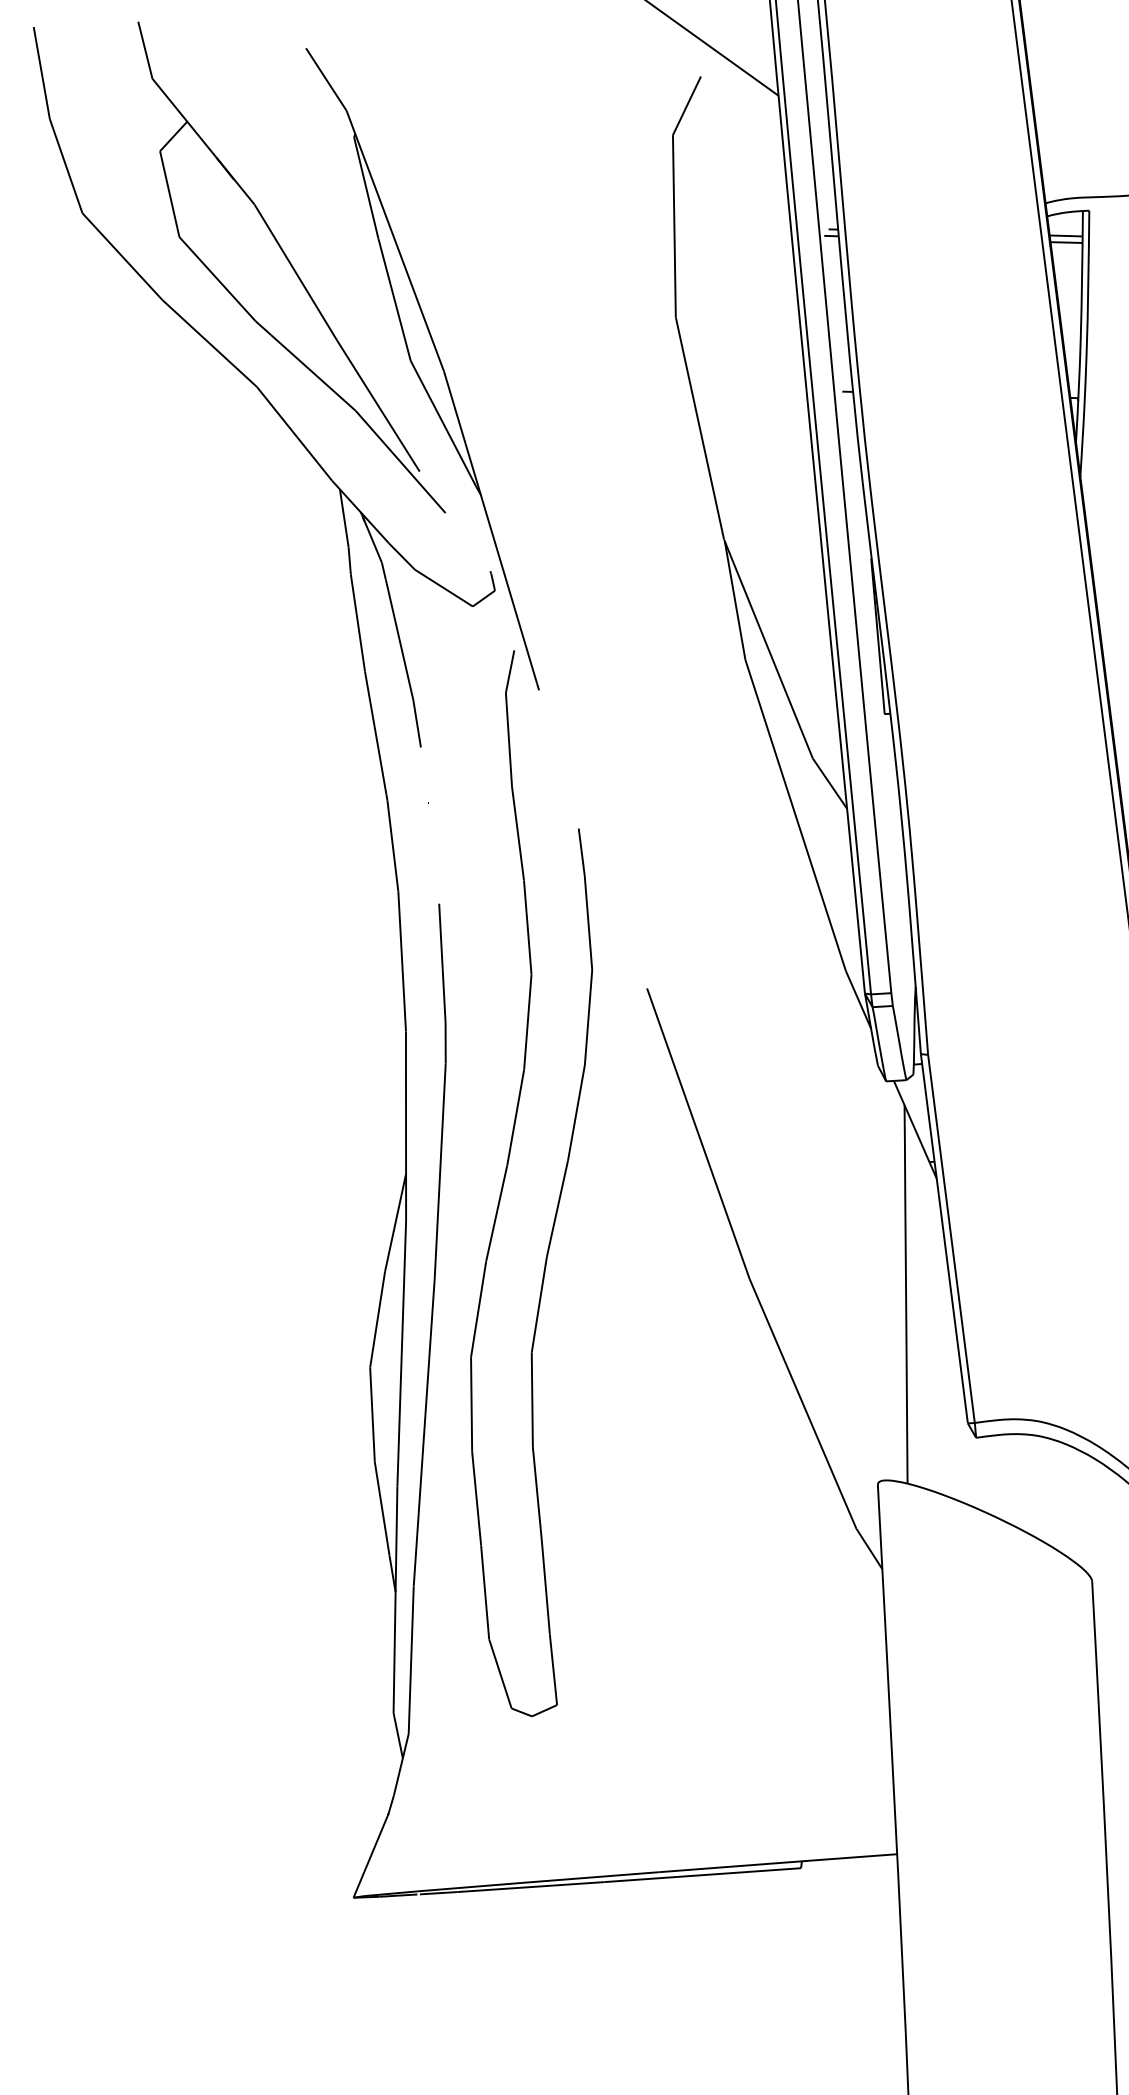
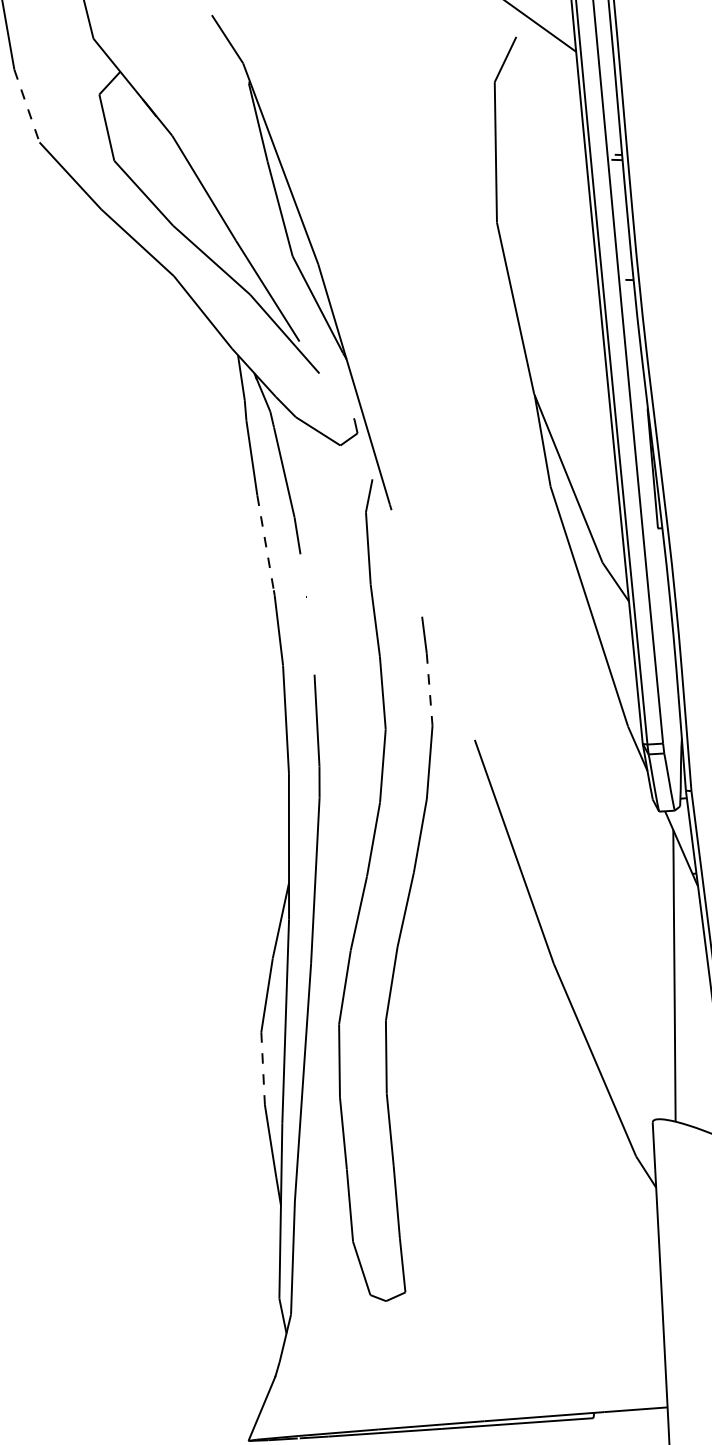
line: (66, 166) -> (27, 106), solid -> dashed
line: (375, 733) -> (265, 543), solid -> dashed
line: (588, 923) -> (429, 689), solid -> dashed
line: (372, 1415) -> (263, 1069), solid -> dashed

